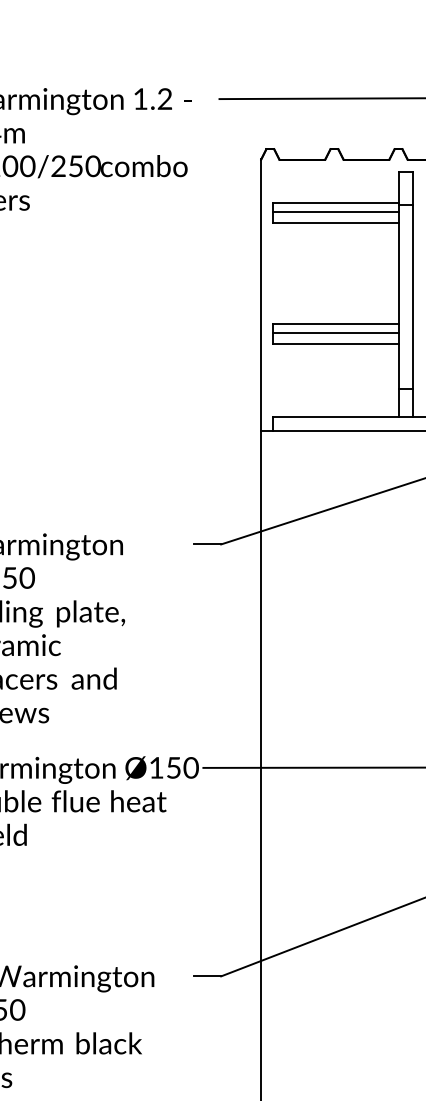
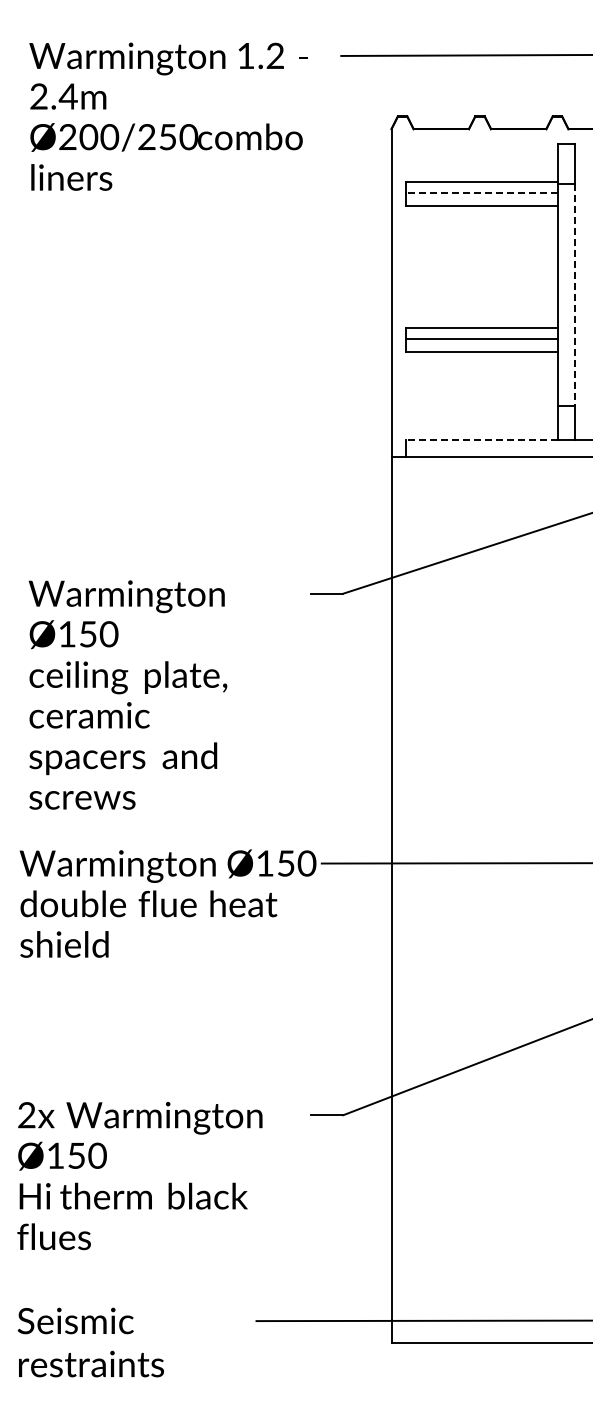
line: (335, 212) -> (481, 192), solid -> dashed
line: (413, 297) -> (575, 295), solid -> dashed
line: (335, 417) -> (481, 440), solid -> dashed

